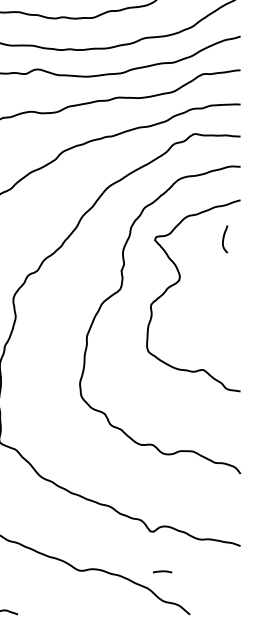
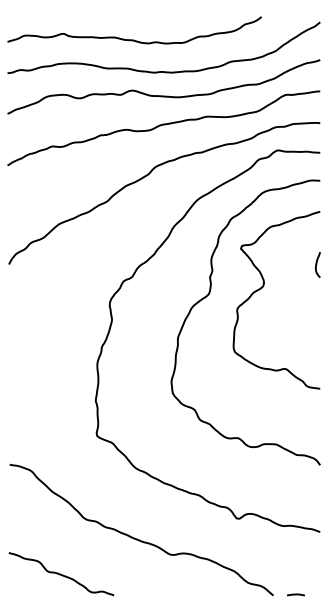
curve: (224, 238) -> (317, 264), moved
line: (162, 571) -> (295, 594), moved

